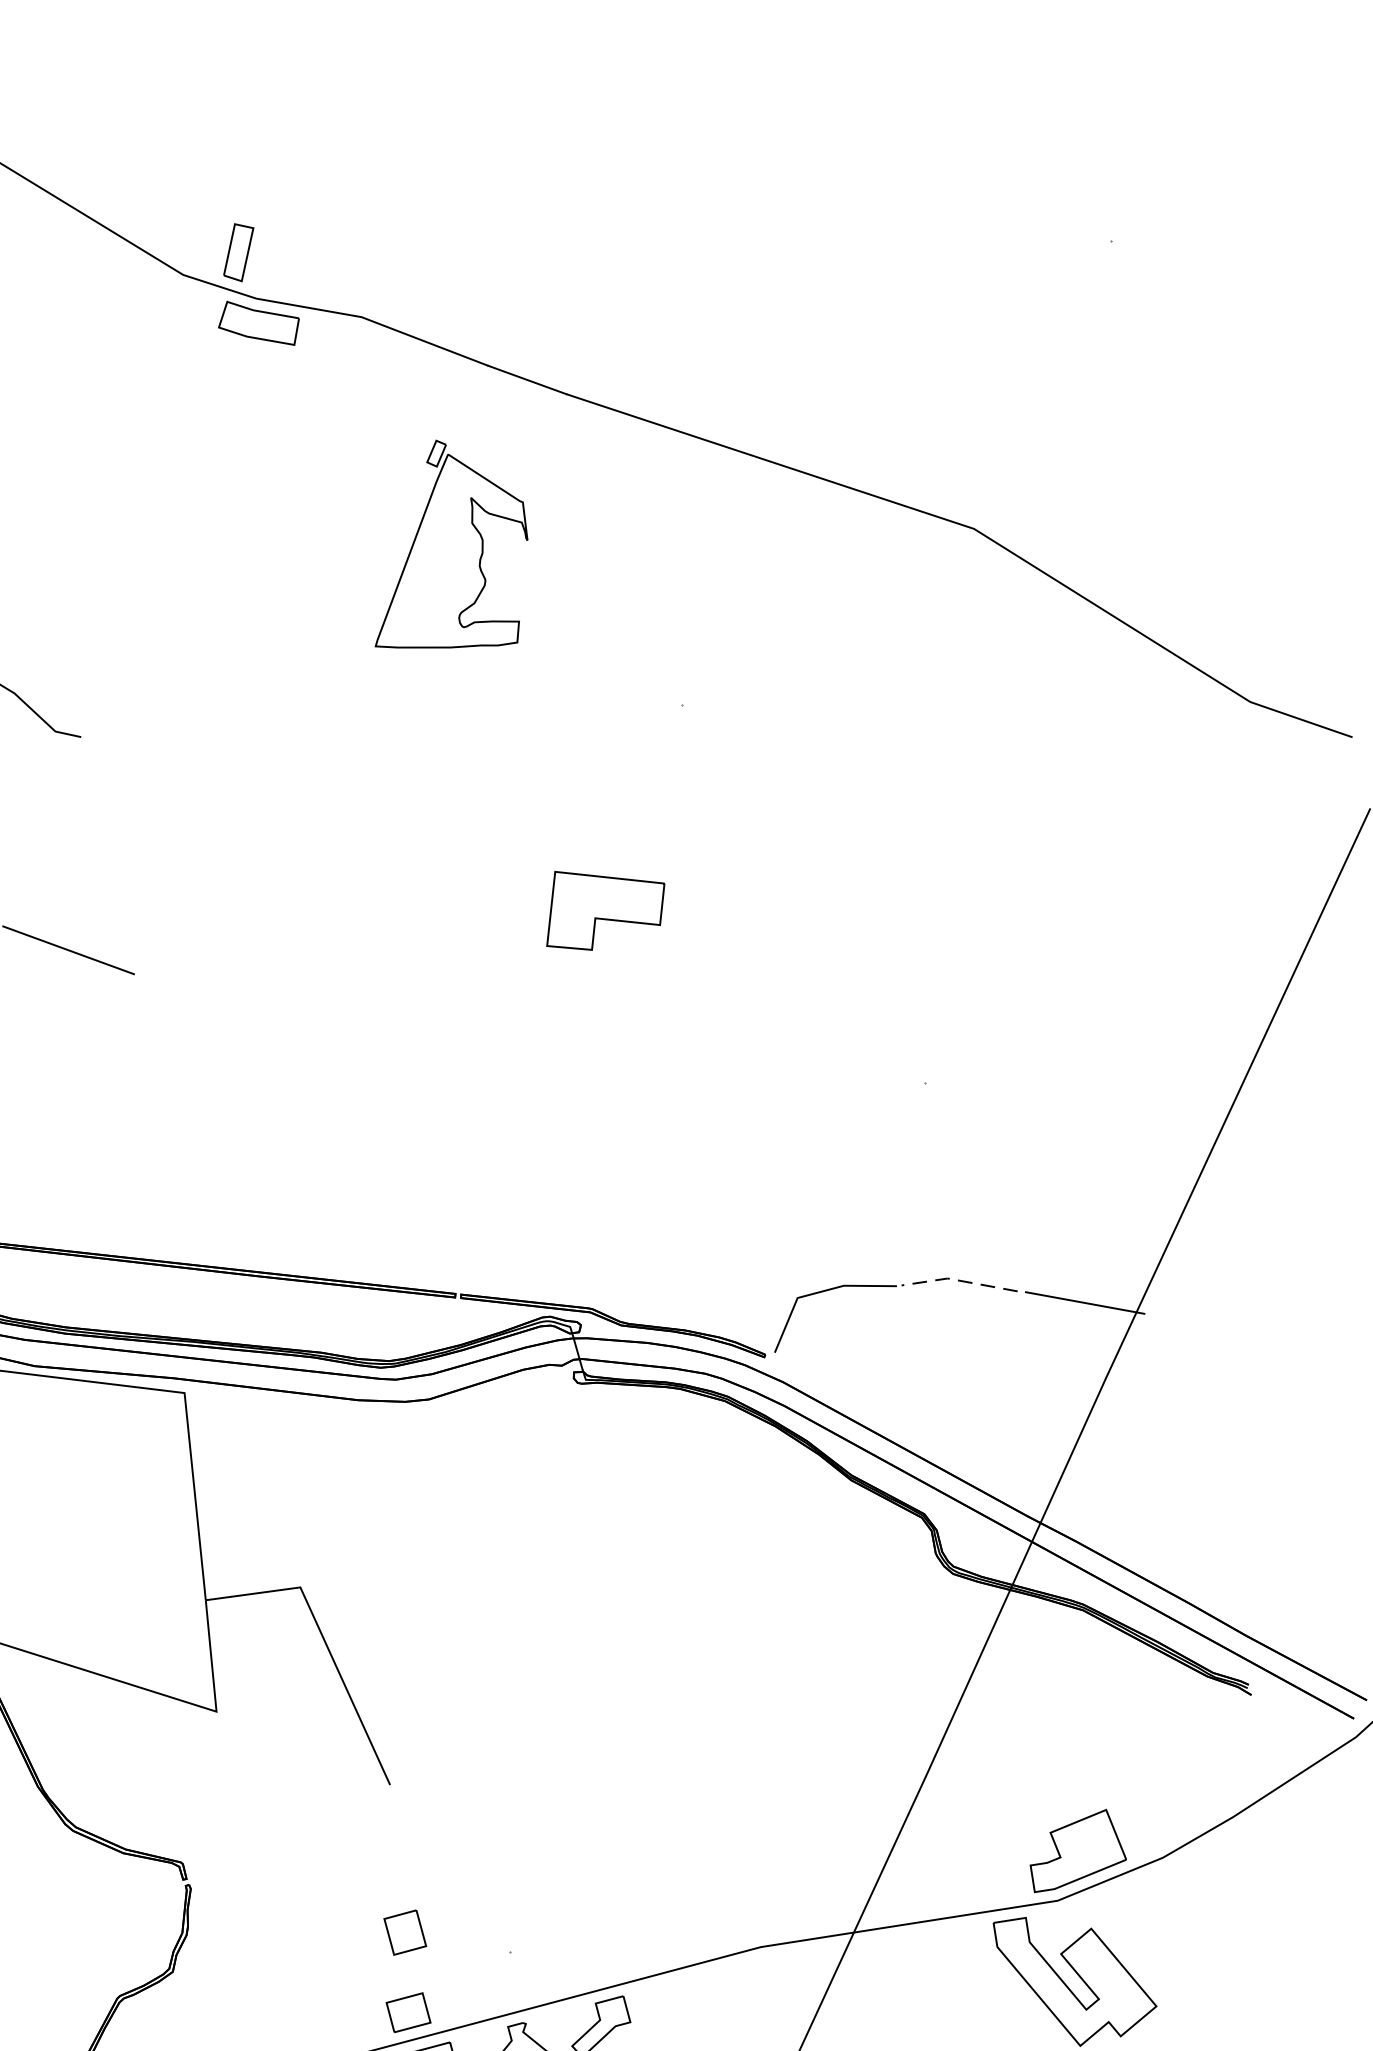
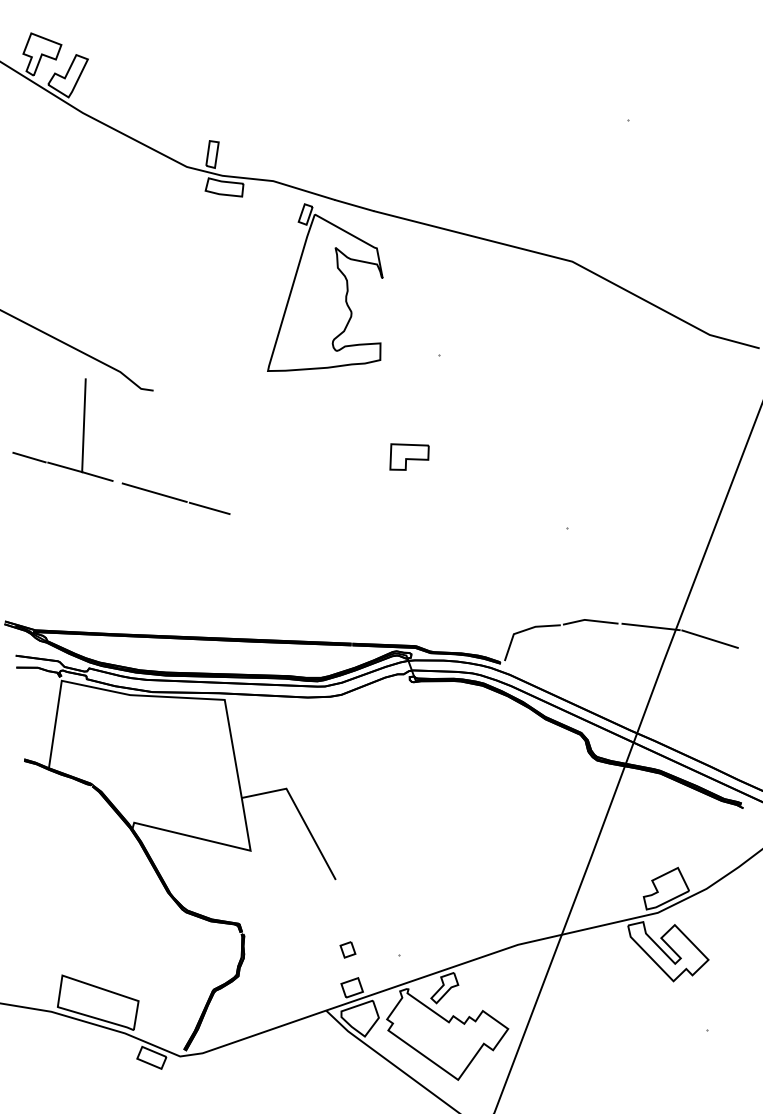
part: (455, 546) -> (325, 287), size x1.67
part: (605, 911) -> (409, 456), size x0.71
line: (180, 991) -> (209, 508), added
line: (957, 1280) -> (589, 620), dashed -> solid
line: (1205, 1335) -> (709, 638), added
part: (404, 1931) -> (347, 949), size x0.71

